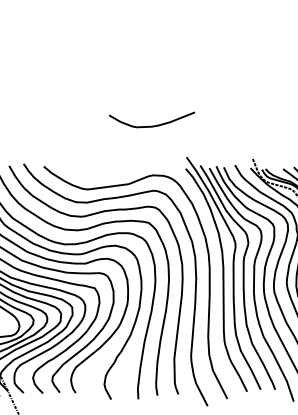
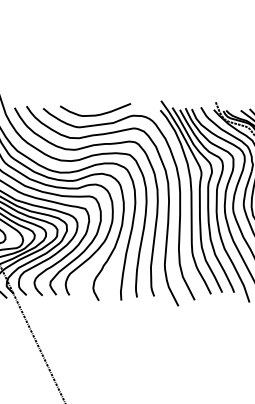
curve: (151, 125) -> (95, 114), moved

